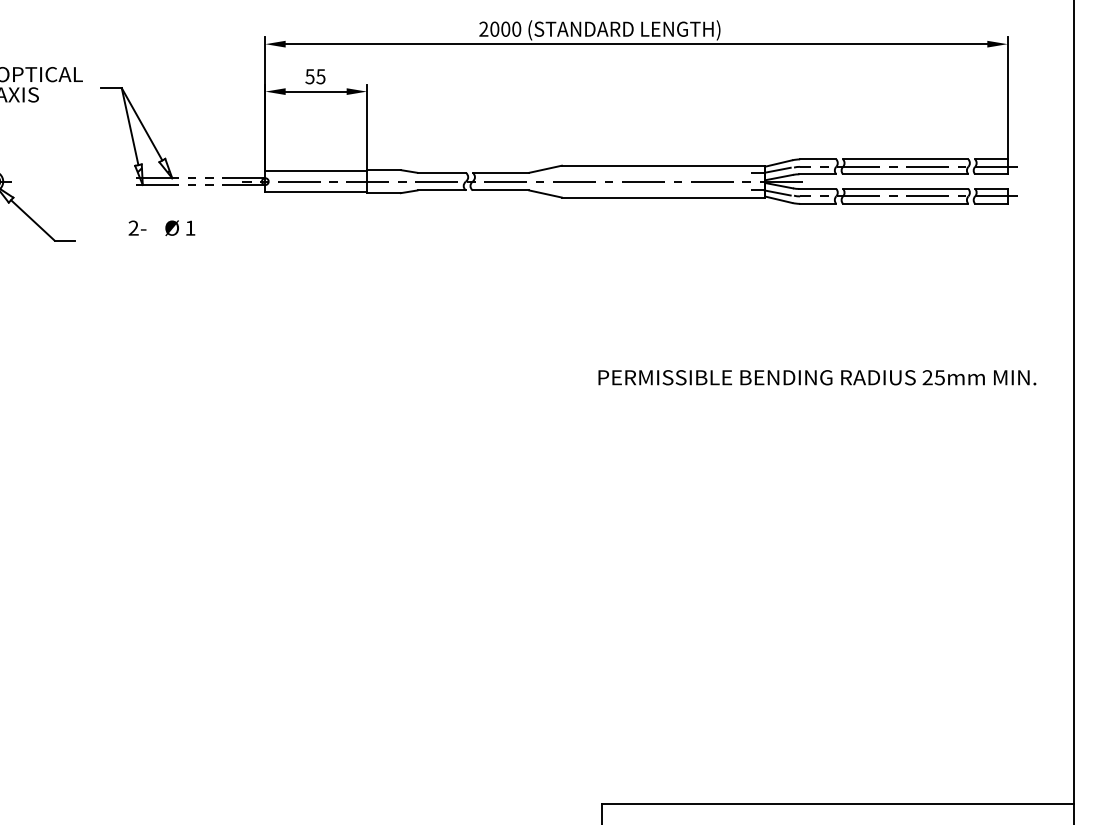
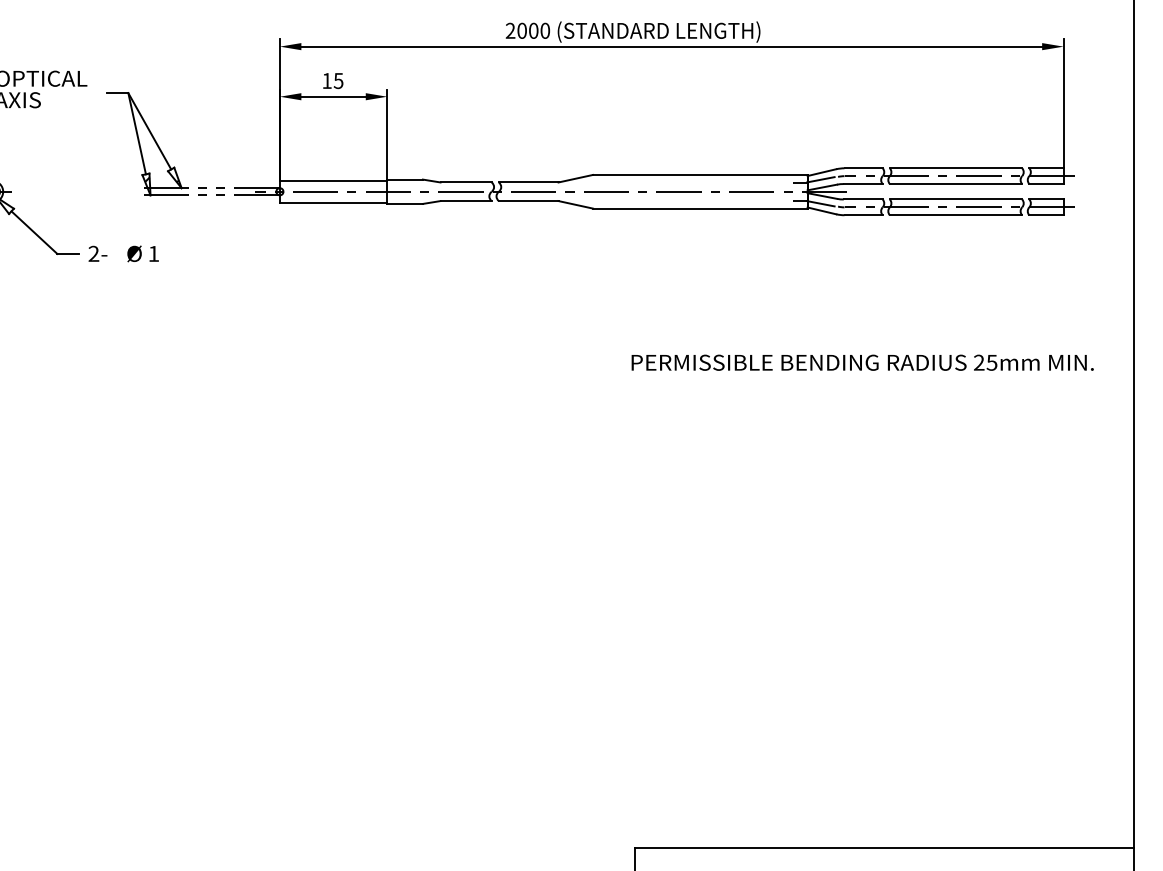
text: (309, 77) -> (326, 81), 55 -> 15
text: (161, 227) -> (123, 253), moved
text: (817, 377) -> (862, 362), moved

